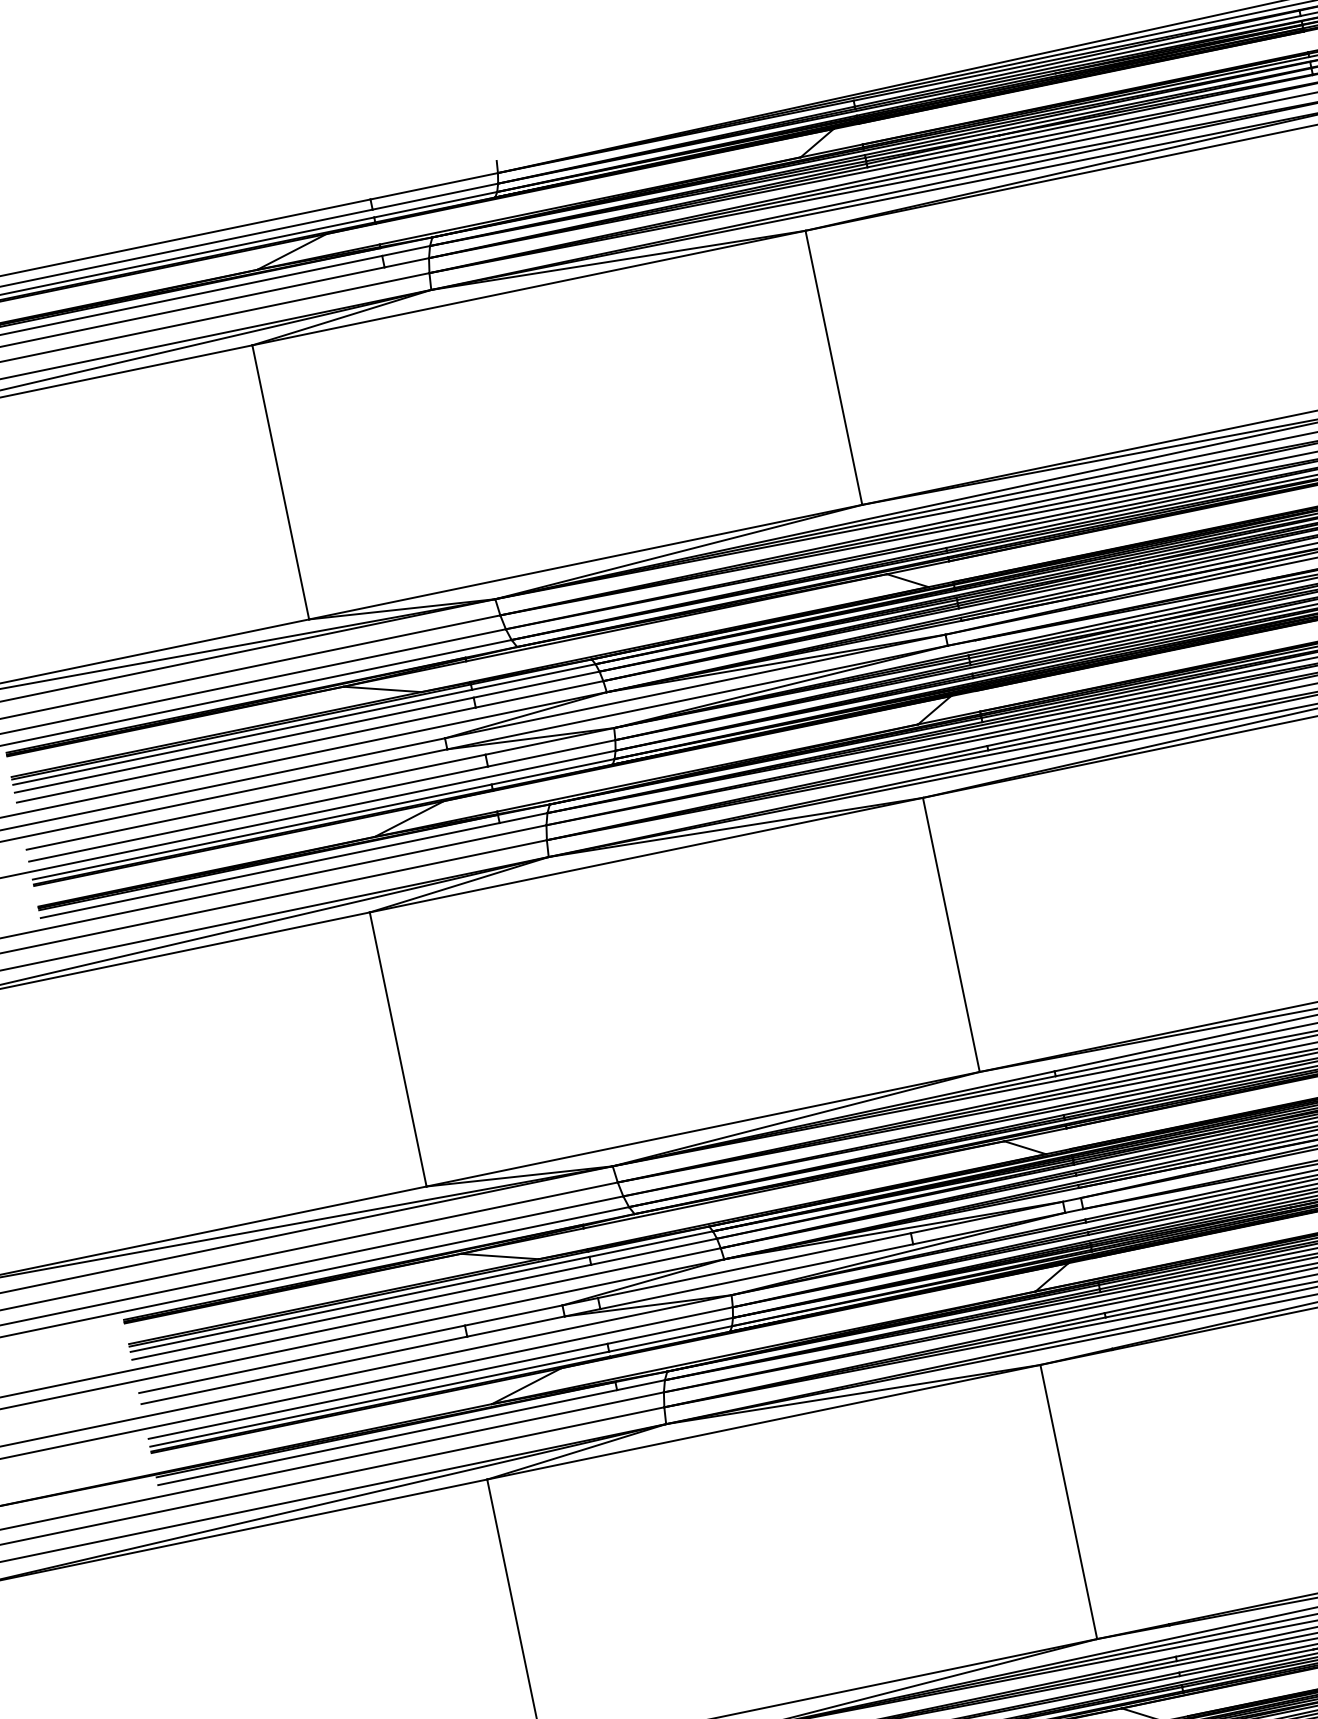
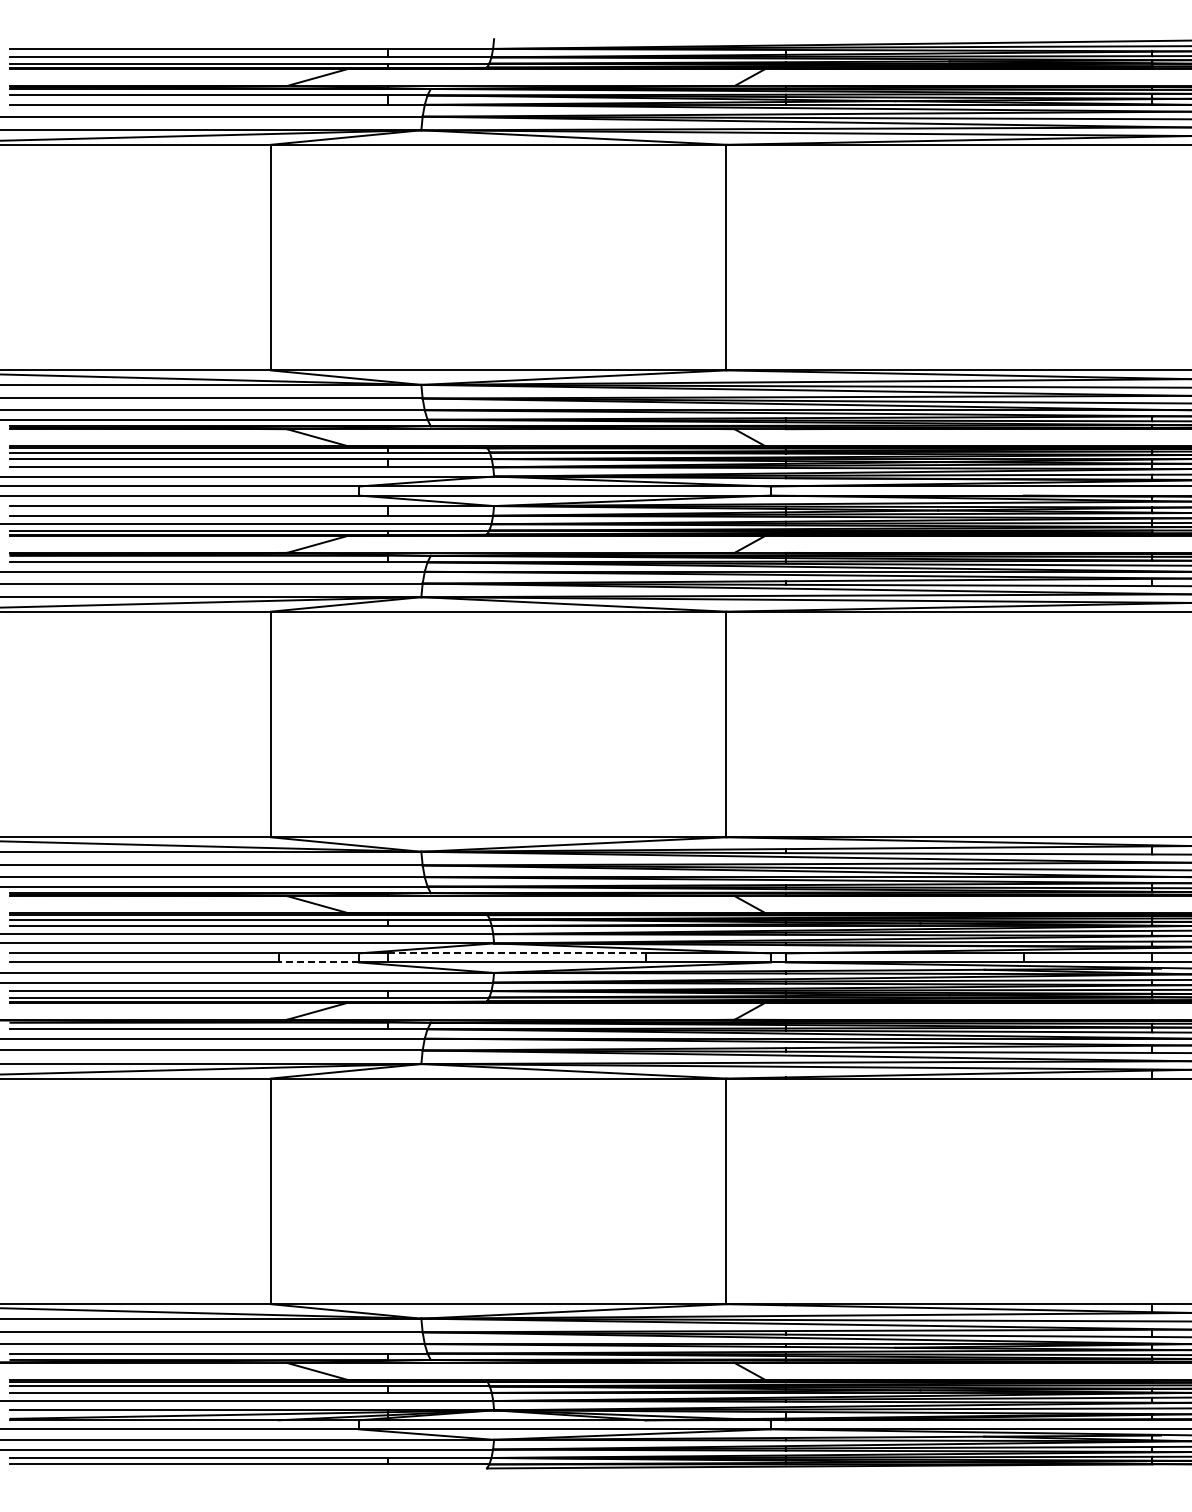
line: (753, 1265) -> (516, 953), solid -> dashed
line: (515, 1326) -> (318, 962), solid -> dashed

